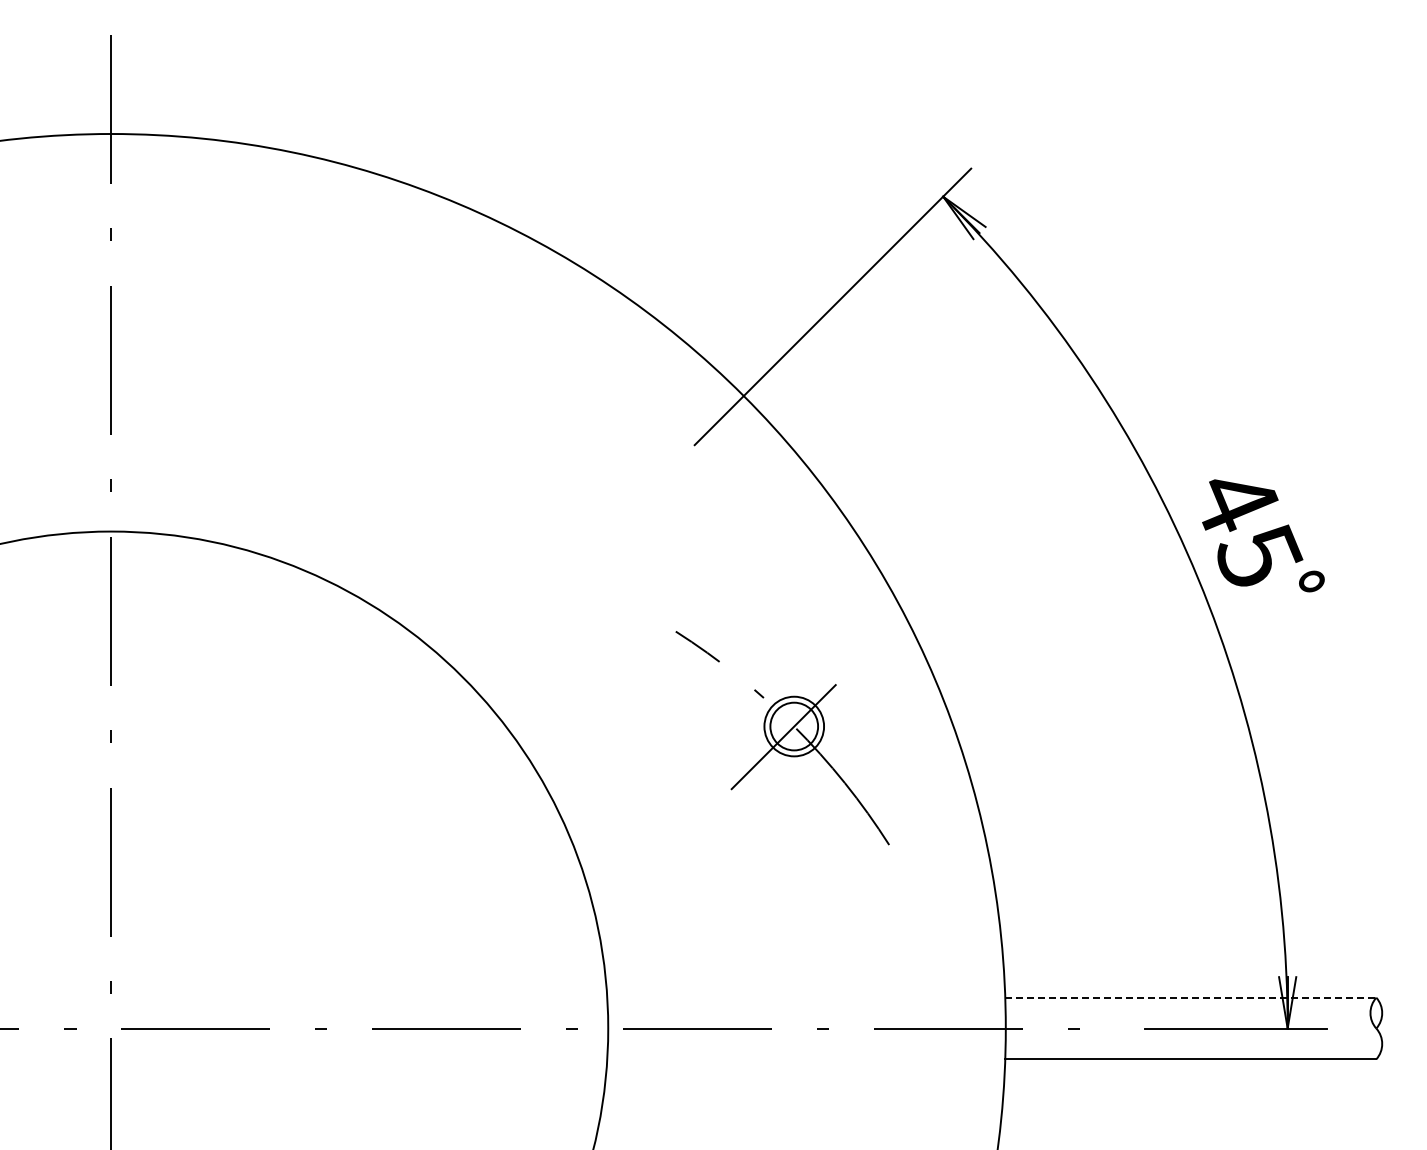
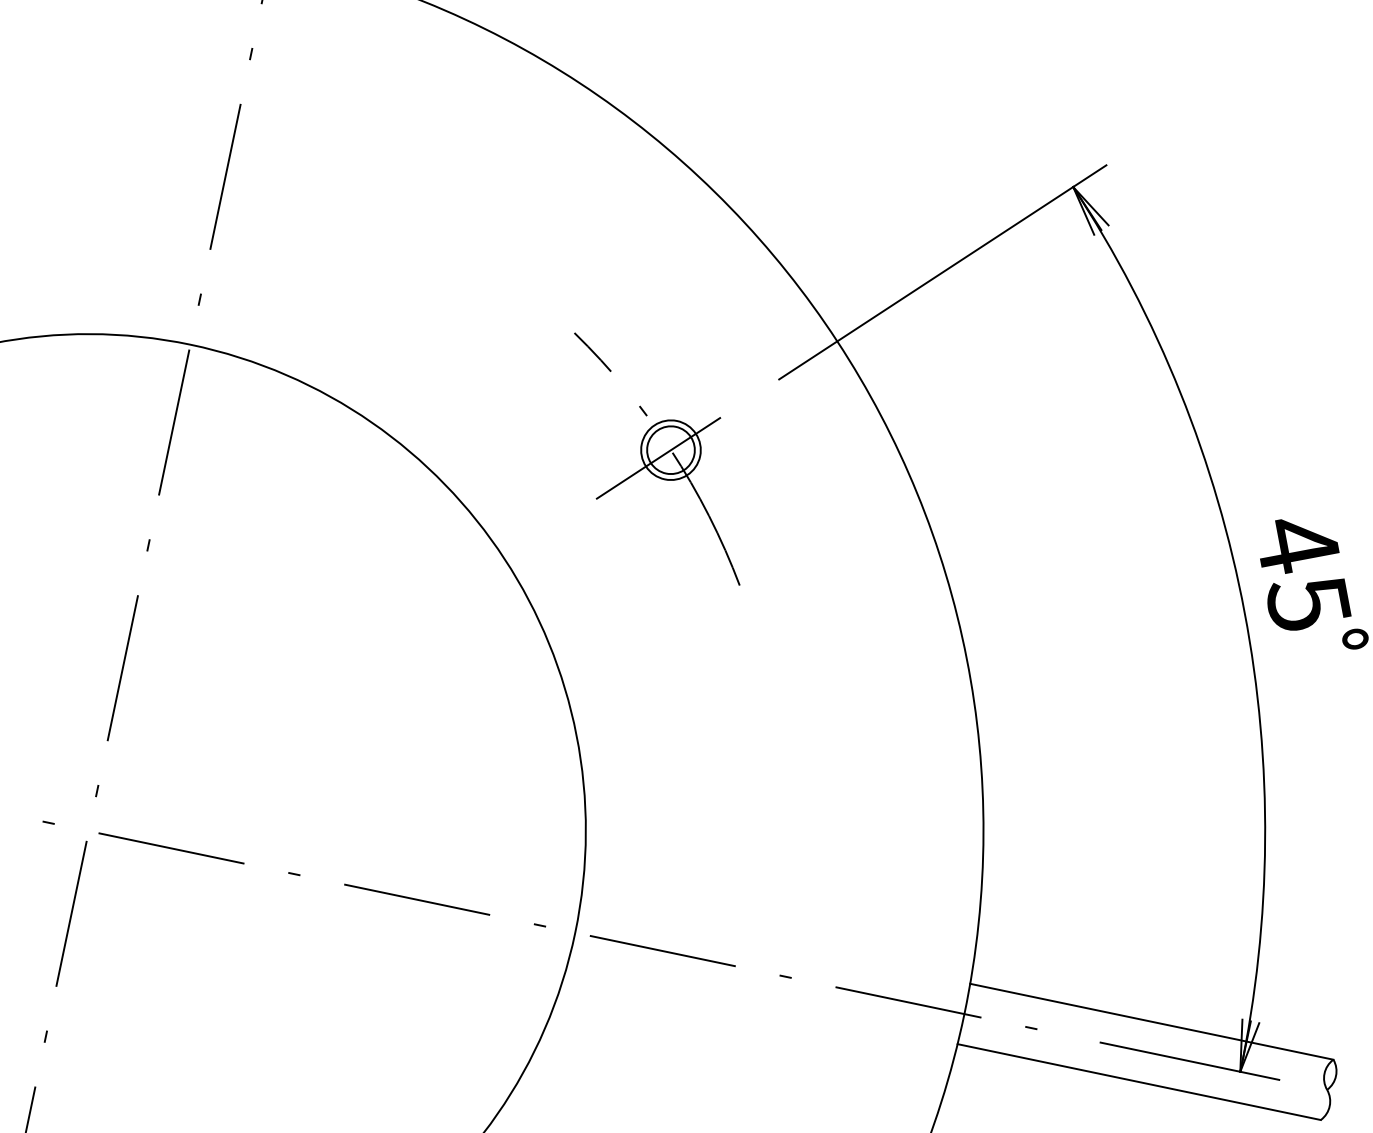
part: (782, 738) -> (657, 459), moved
line: (1190, 997) -> (1151, 1021), dashed -> solid

